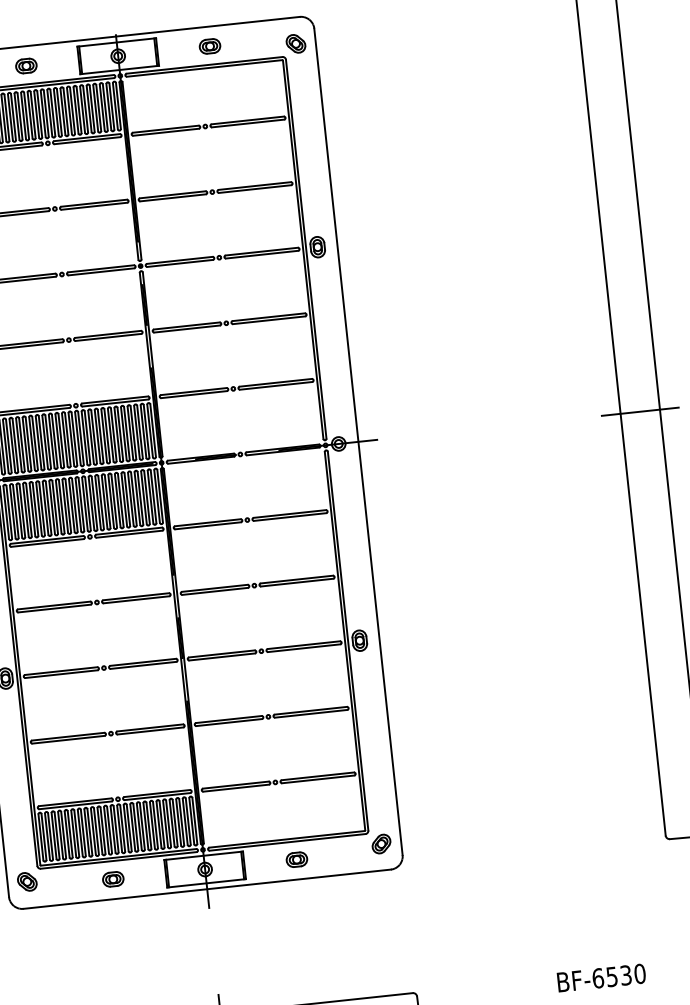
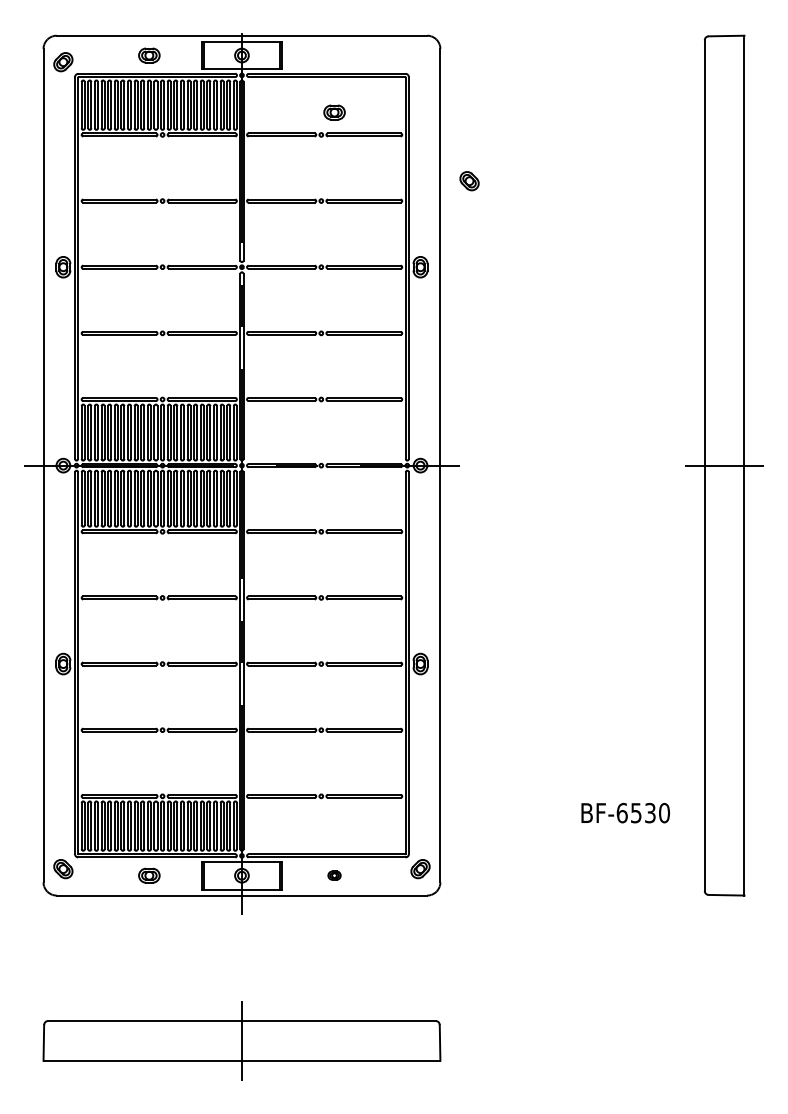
part: (296, 44) -> (469, 181), moved
part: (209, 46) -> (334, 112), moved
part: (296, 859) -> (334, 875), size x0.6
text: (601, 978) -> (625, 813), moved

